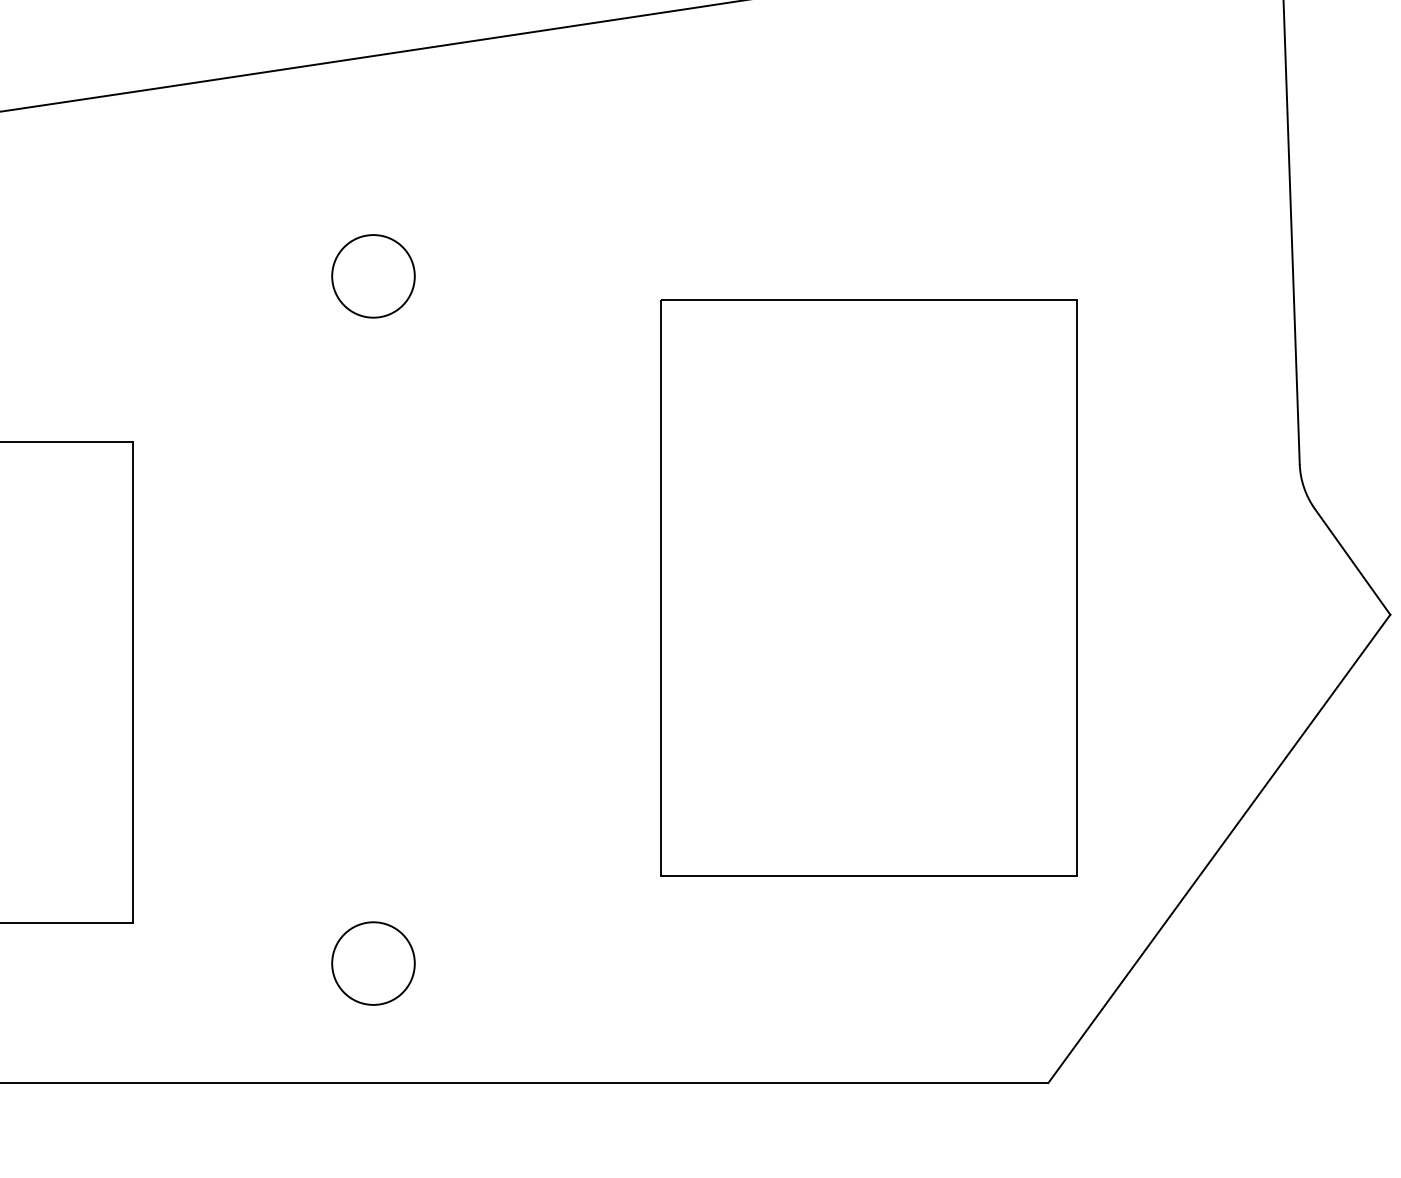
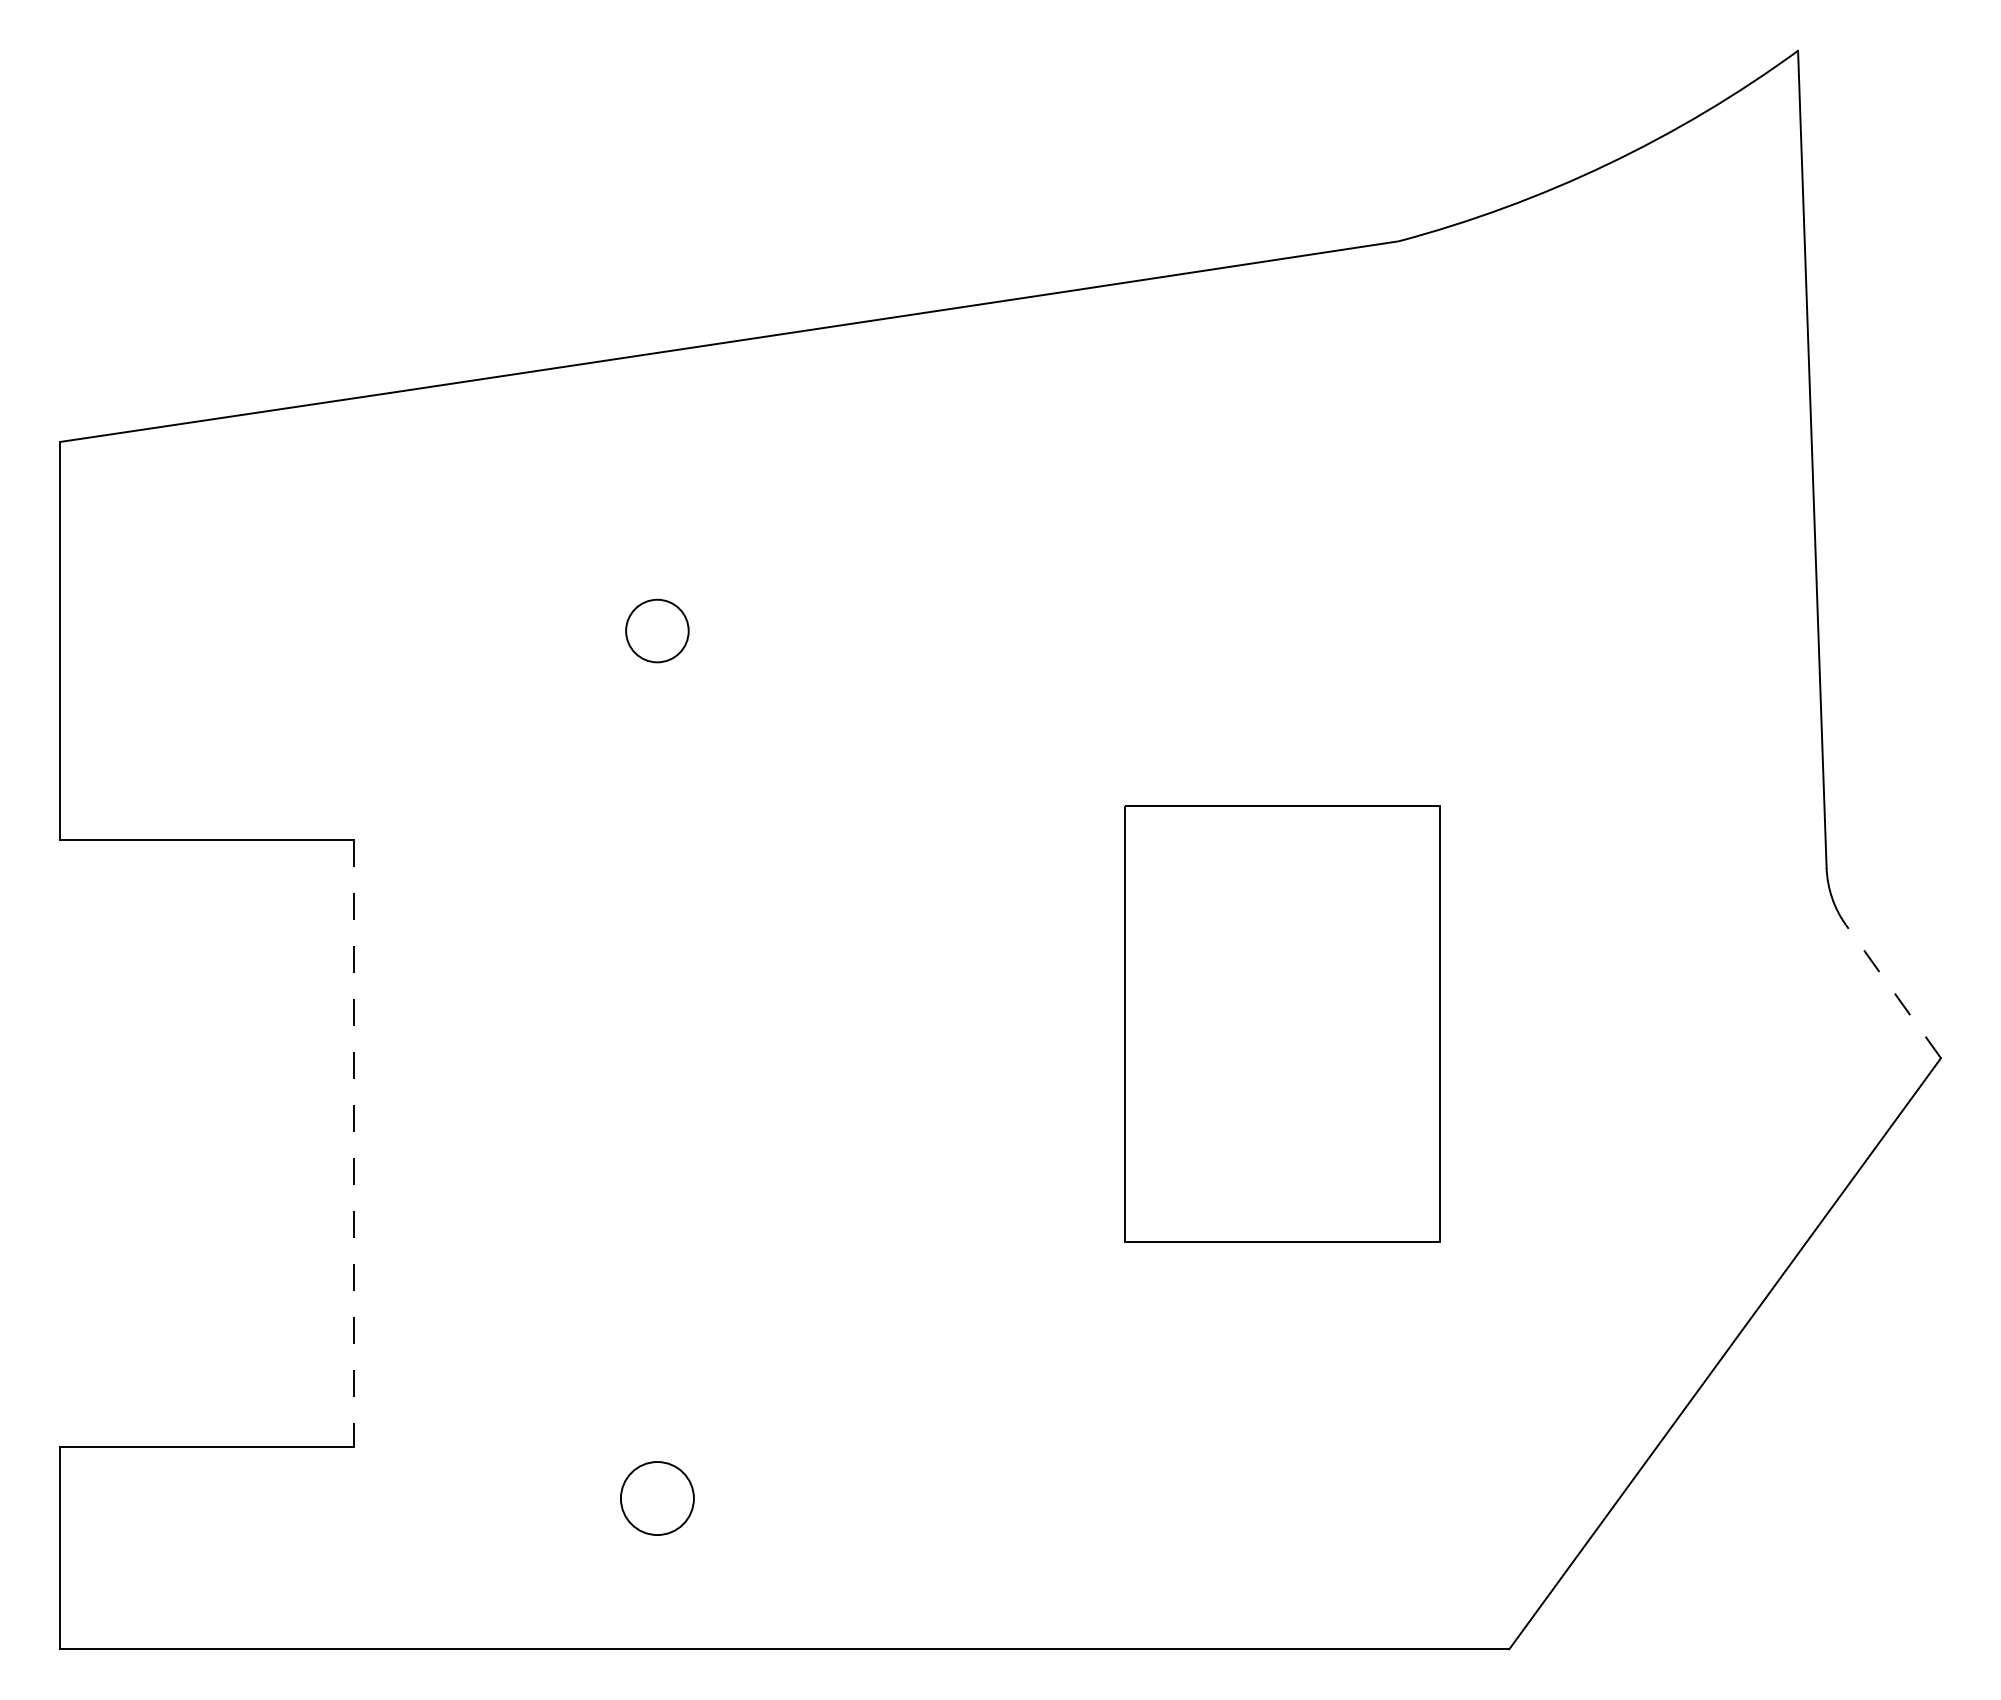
circle: (373, 275) -> (657, 630), size x0.6
line: (1352, 561) -> (1893, 991), solid -> dashed
part: (868, 587) -> (1282, 1023), size x0.6
line: (132, 682) -> (353, 1143), solid -> dashed
circle: (373, 963) -> (657, 1498), size x0.7

